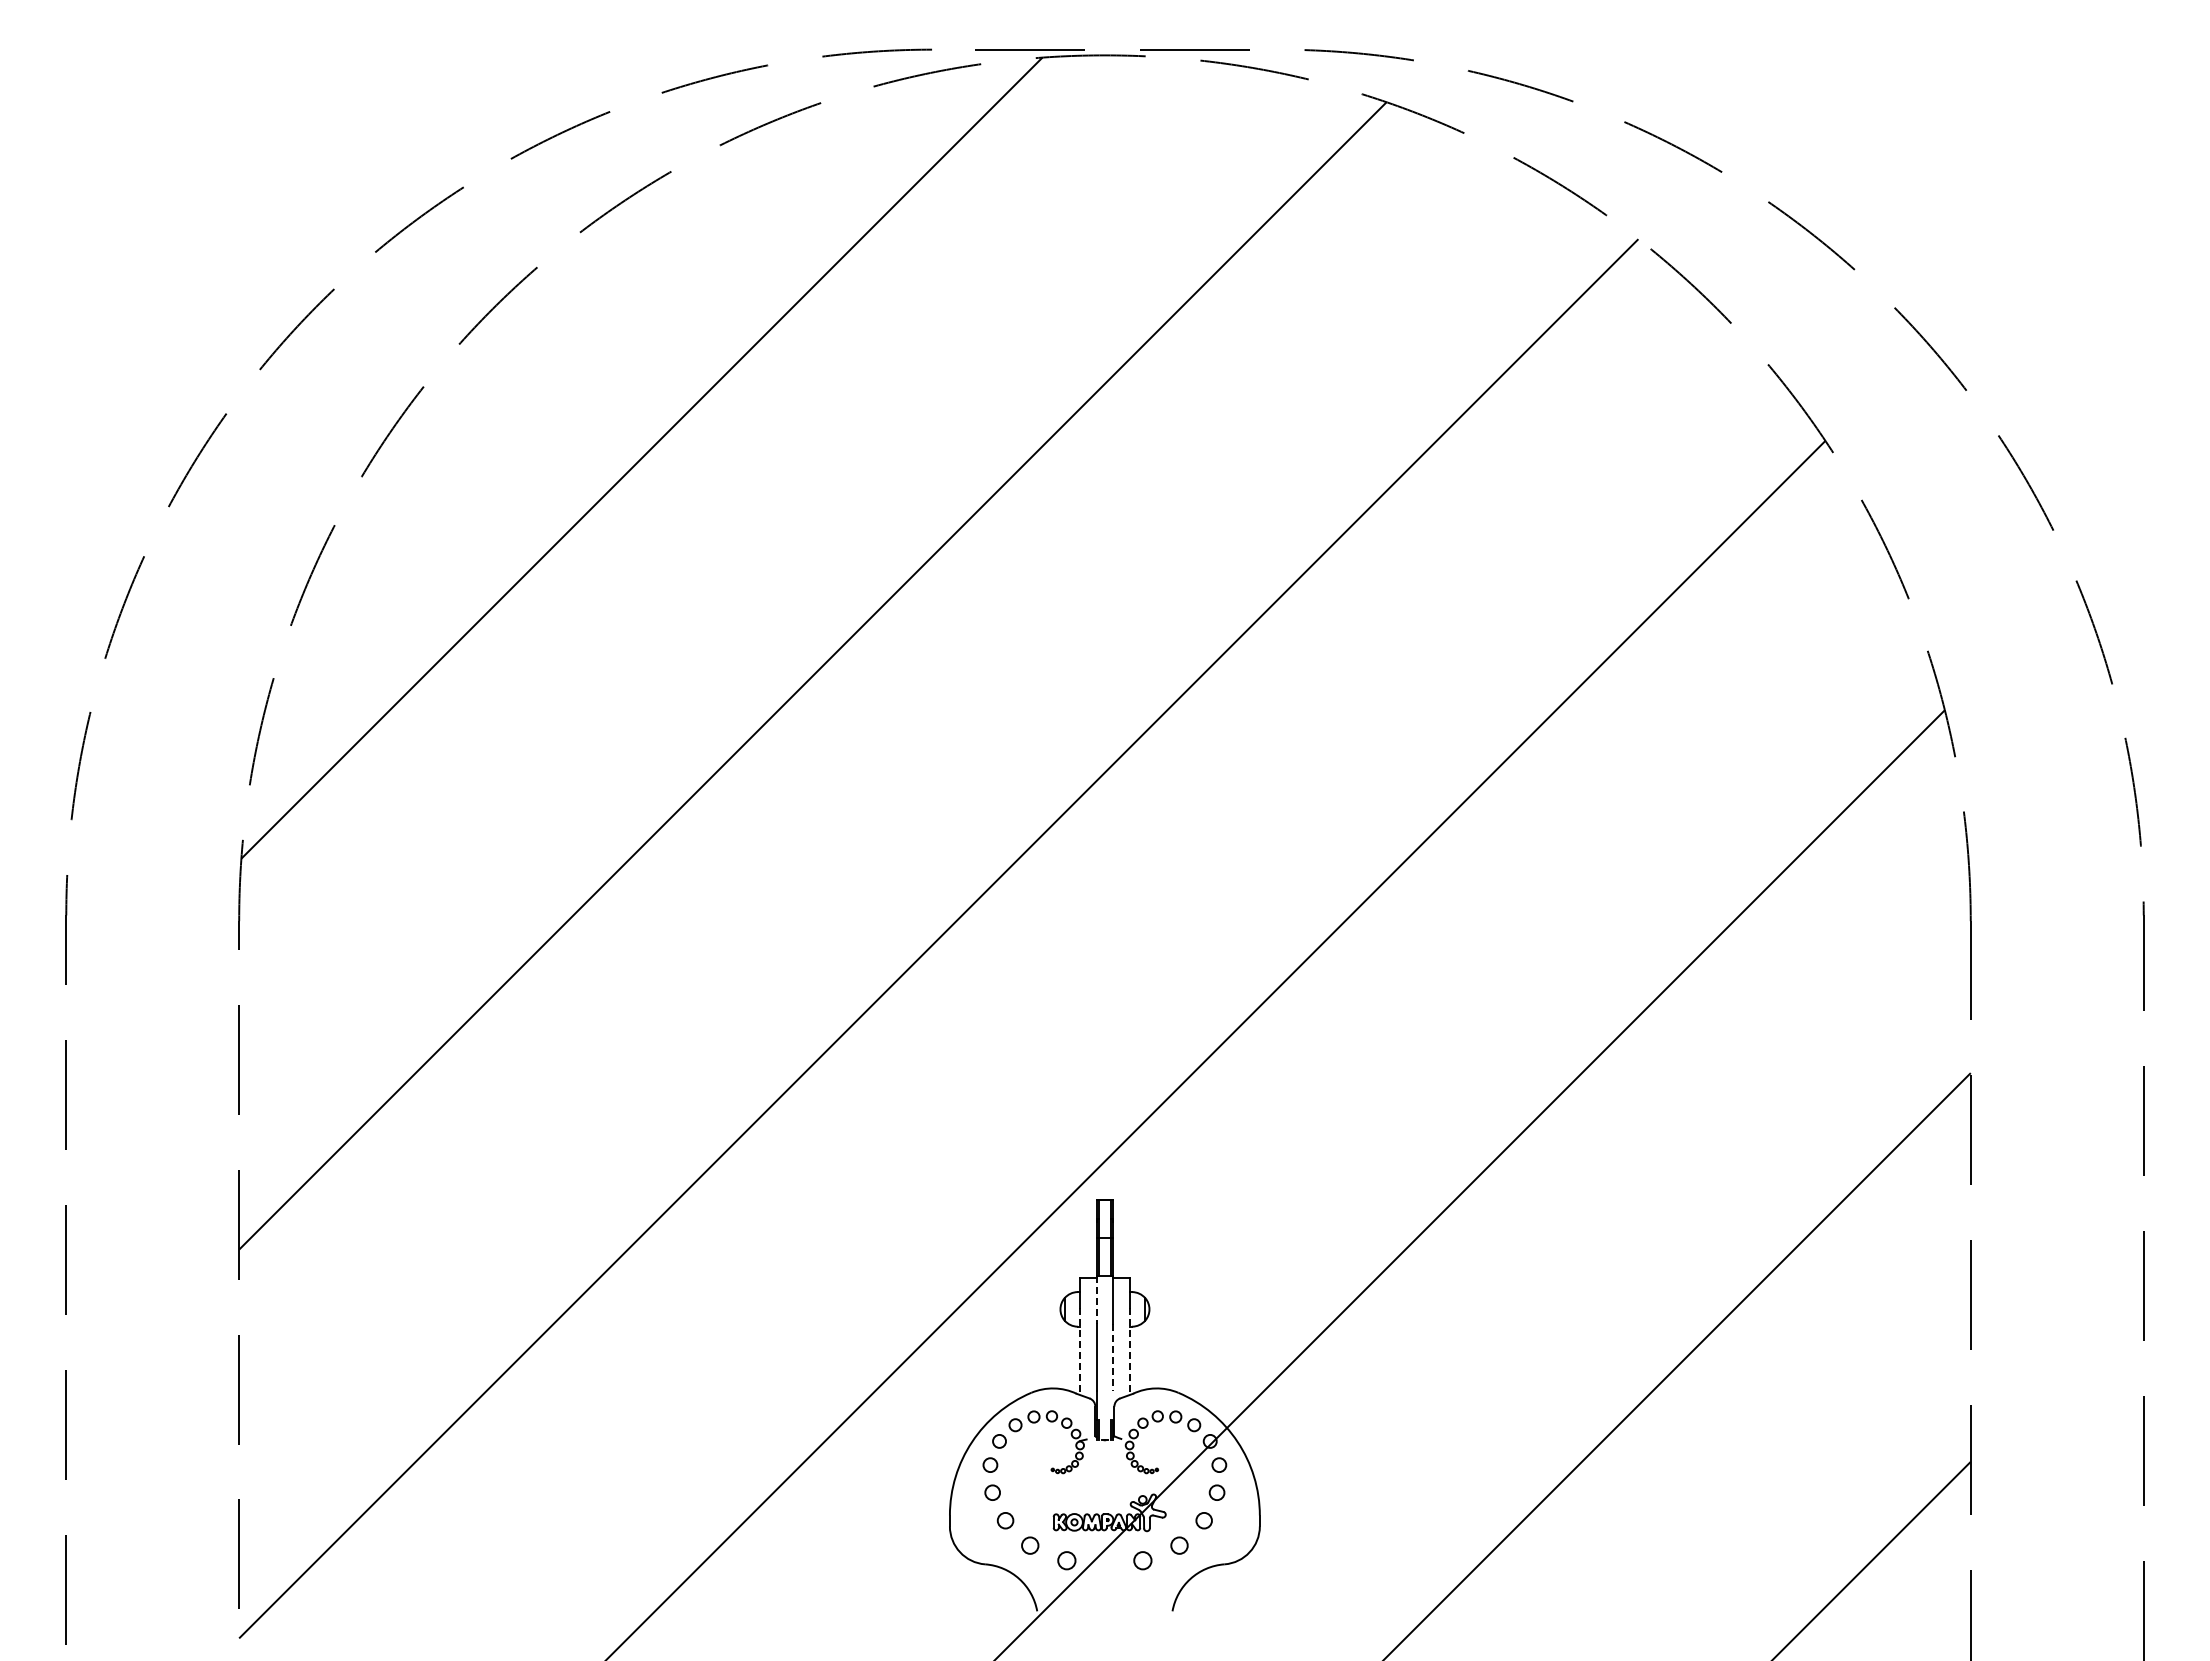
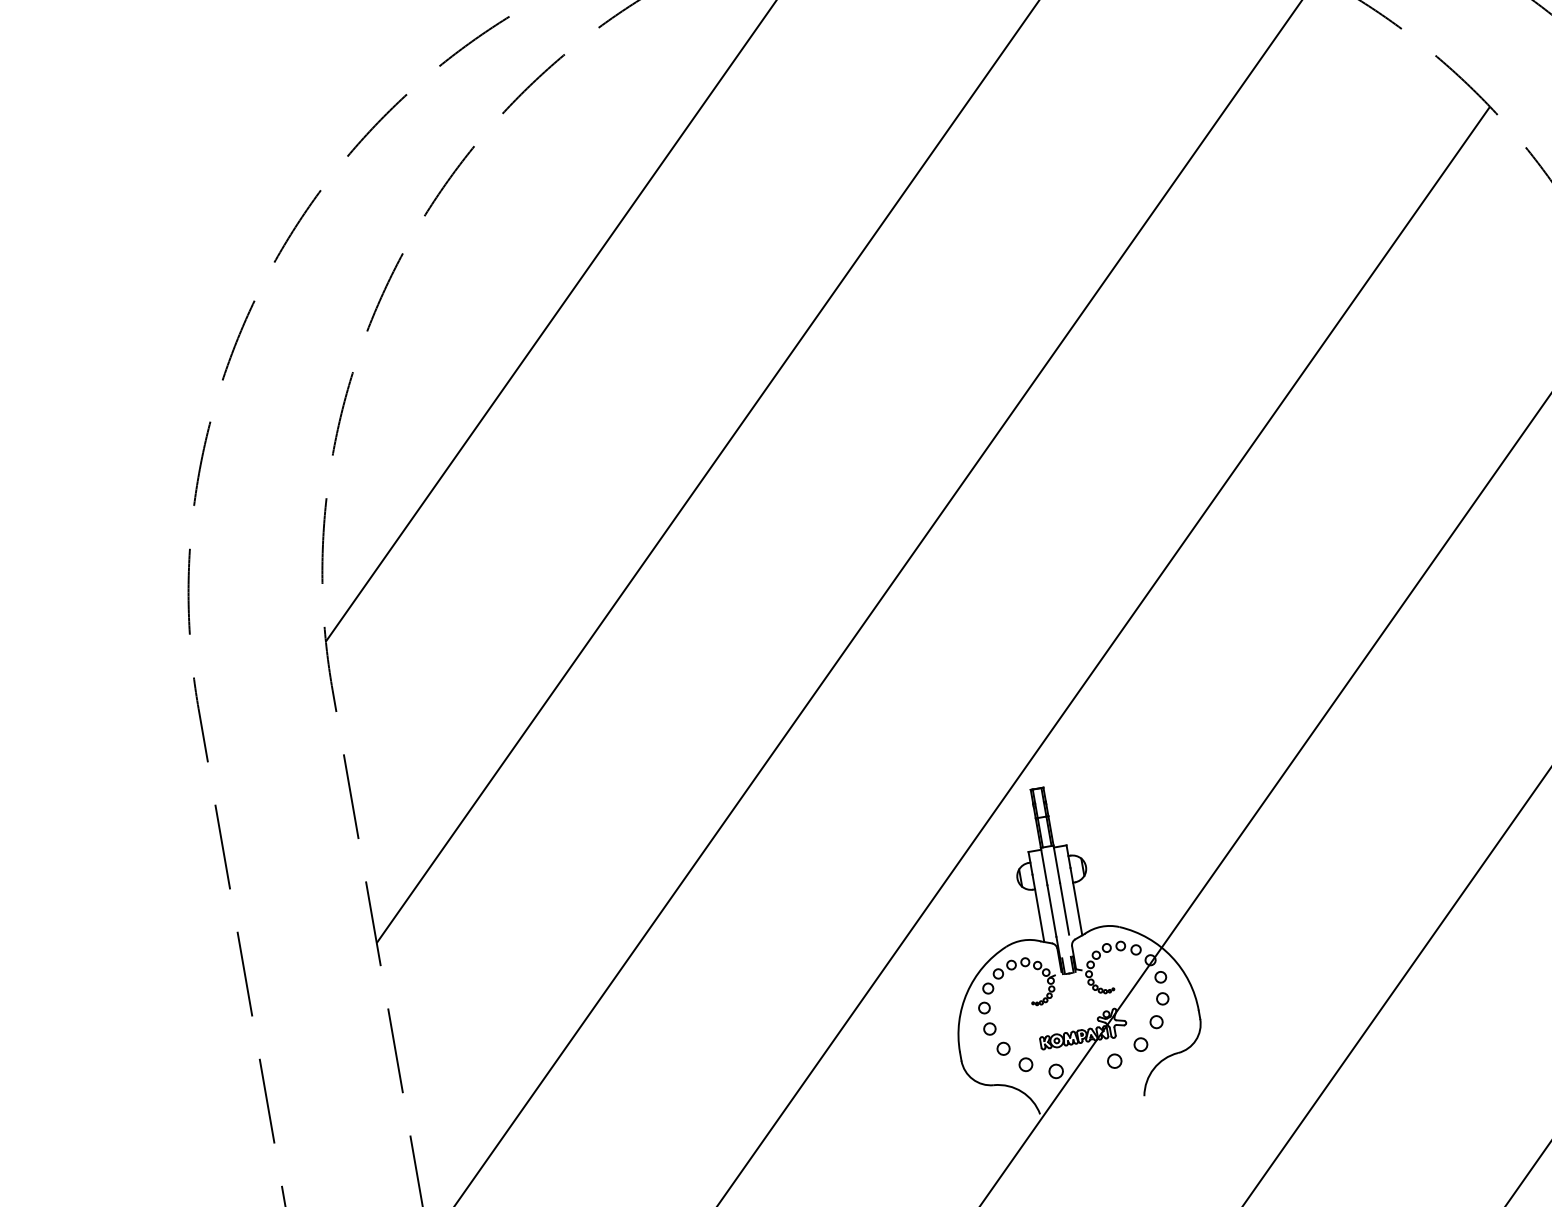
line: (1096, 1300) -> (1044, 866), dashed -> solid
line: (1080, 1351) -> (1038, 908), dashed -> solid
line: (1129, 1351) -> (1076, 901), dashed -> solid
line: (1113, 1357) -> (1064, 908), dashed -> solid

